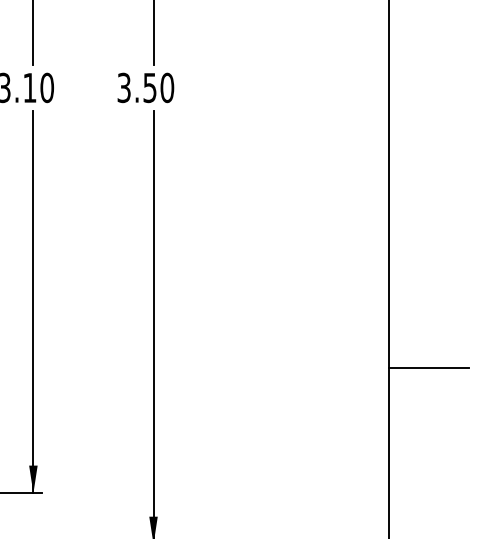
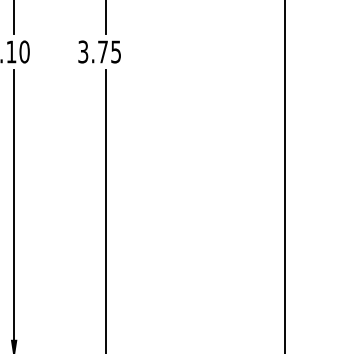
text: (158, 87) -> (109, 51), 3.50 -> 3.75
line: (428, 368) -> (315, 265), removed

